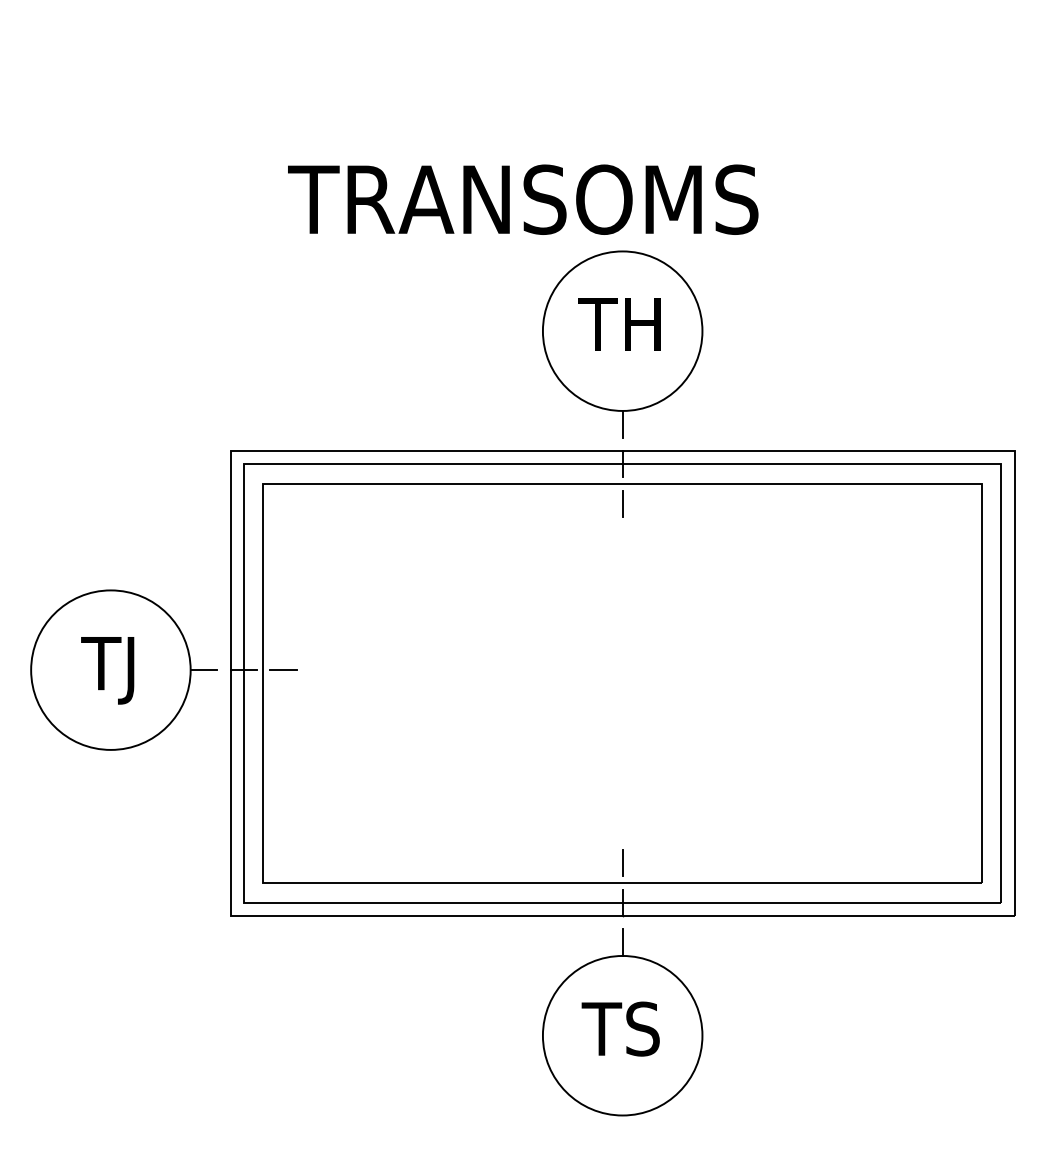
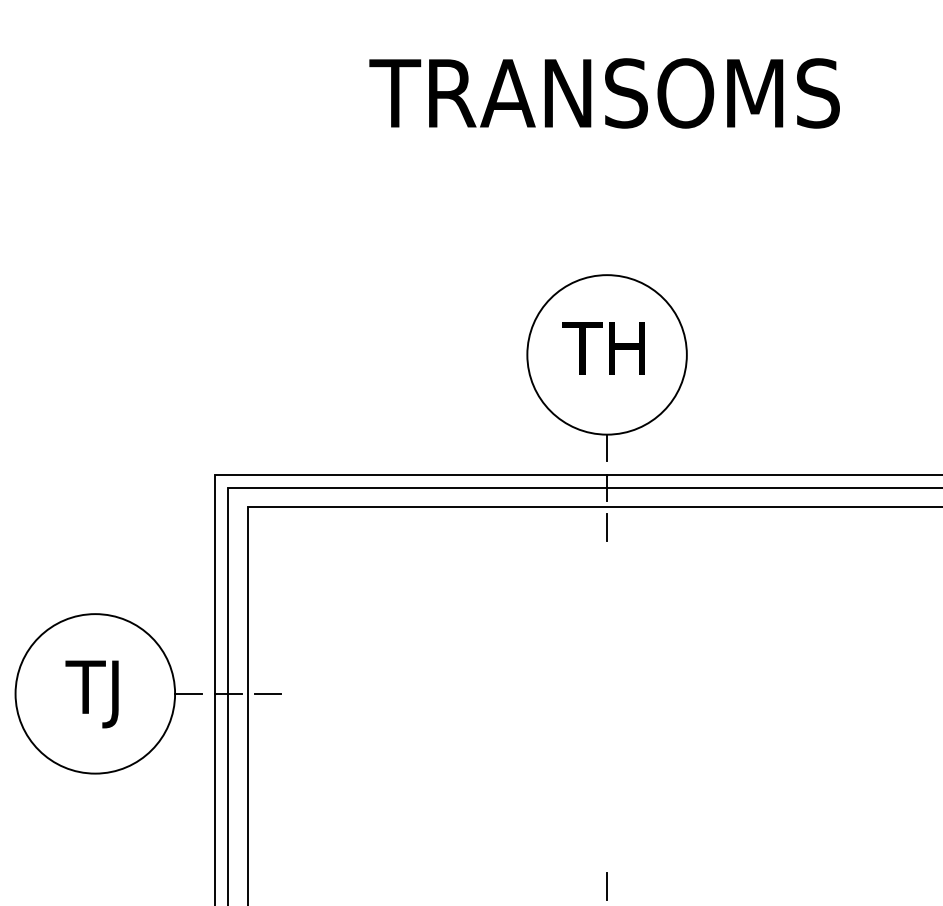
text: (523, 199) -> (604, 93), moved

